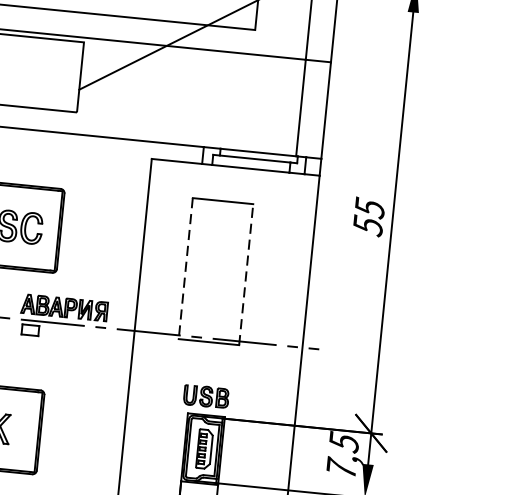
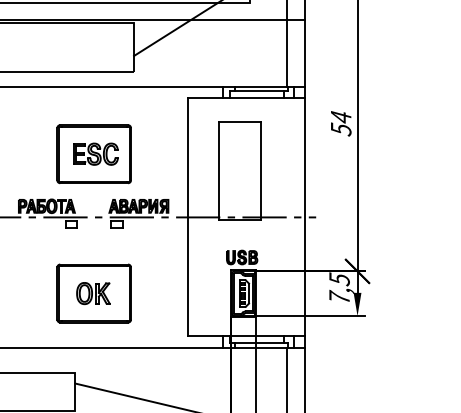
text: (370, 208) -> (341, 117), 55 -> 54
line: (186, 269) -> (219, 171), dashed -> solid
line: (246, 275) -> (261, 171), dashed -> solid

